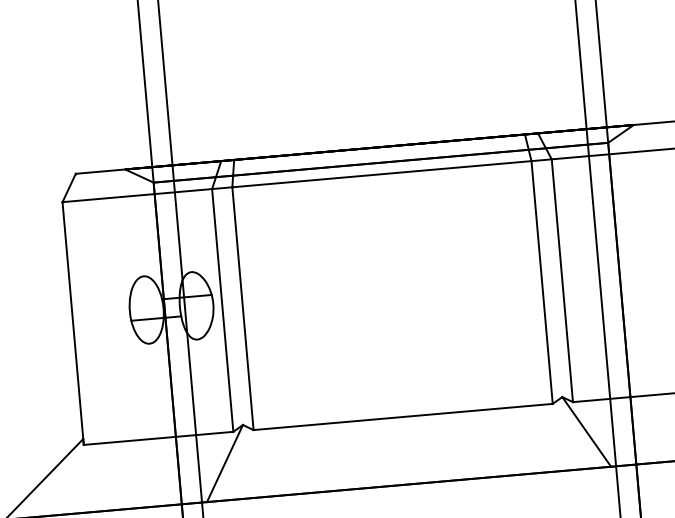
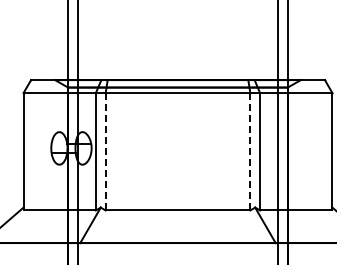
line: (542, 281) -> (250, 151), solid -> dashed
line: (242, 308) -> (105, 151), solid -> dashed

